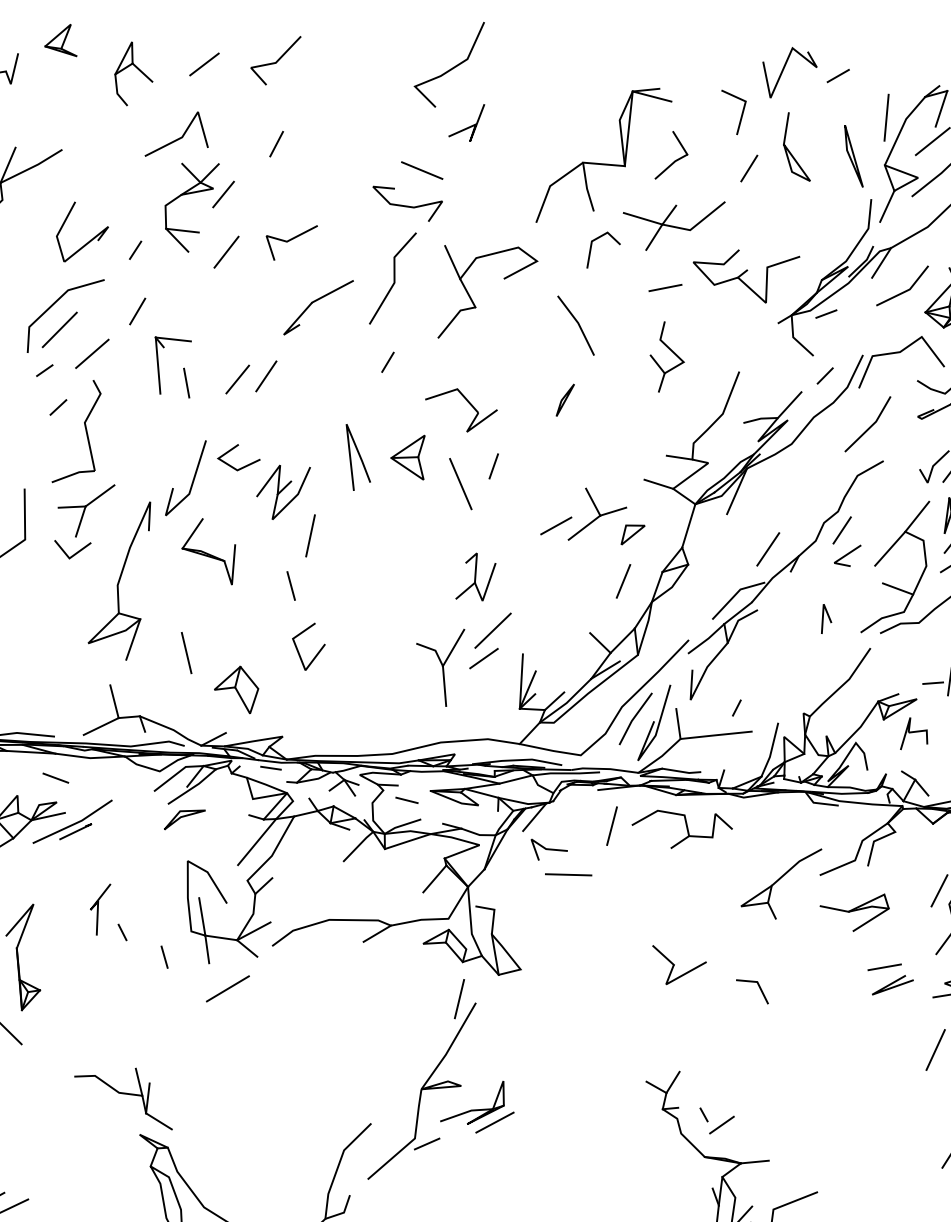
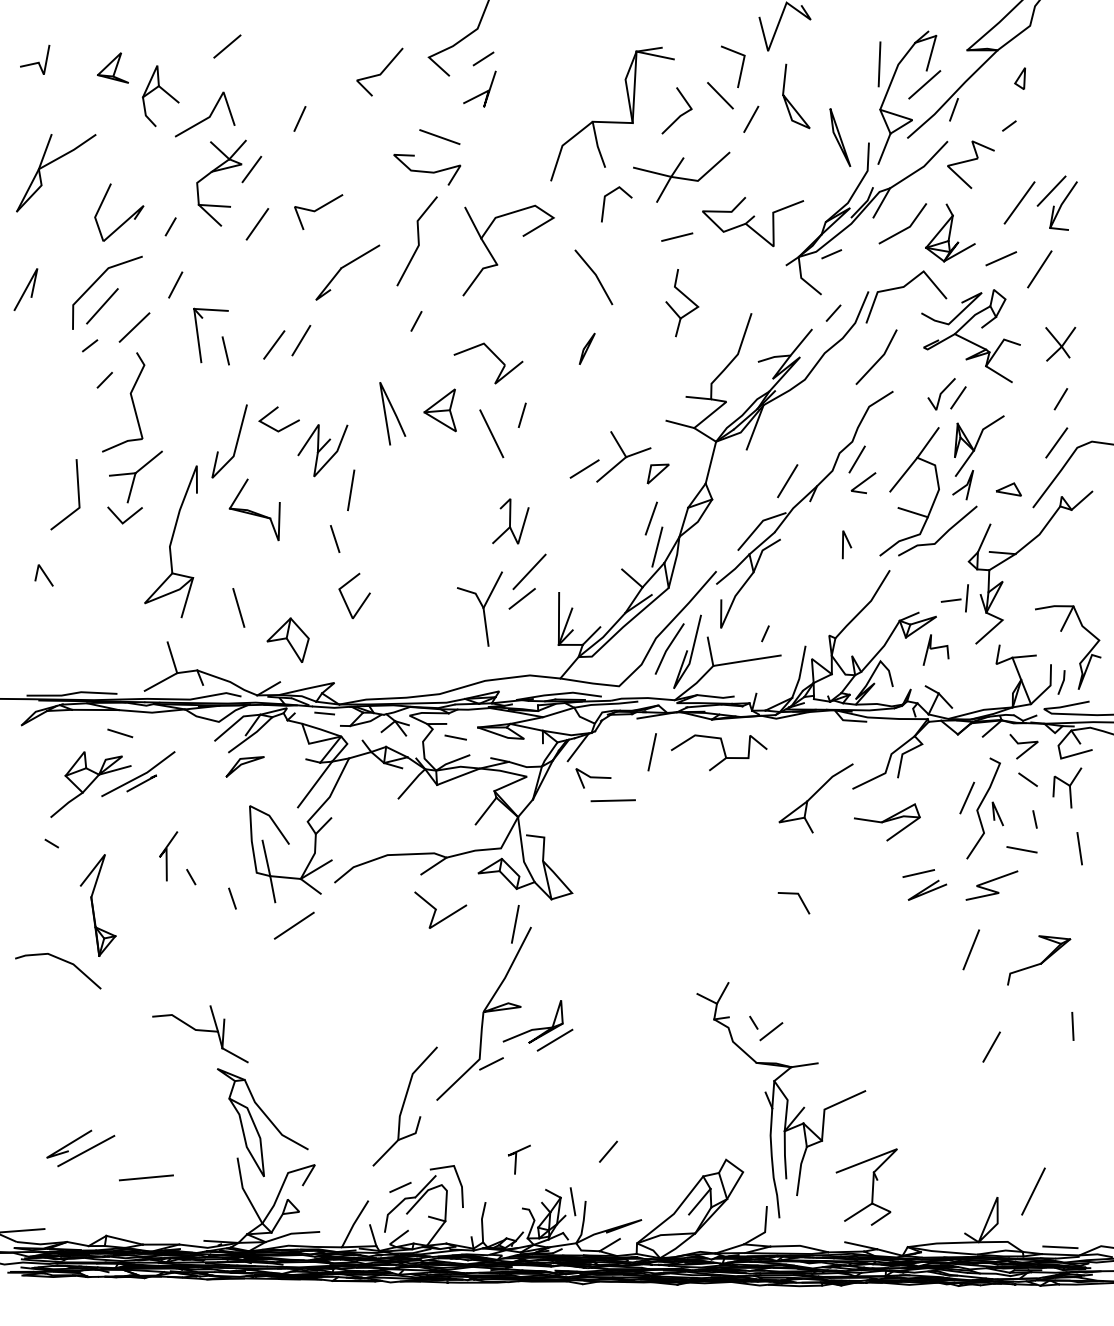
part: (60, 39) -> (112, 67), moved
line: (276, 60) -> (380, 72), moved
part: (133, 74) -> (160, 96), moved
line: (838, 75) -> (483, 58), moved
line: (718, 141) -> (720, 95), added
part: (854, 156) -> (840, 137), moved
line: (628, 610) -> (657, 546), added
part: (678, 965) -> (440, 909), moved

